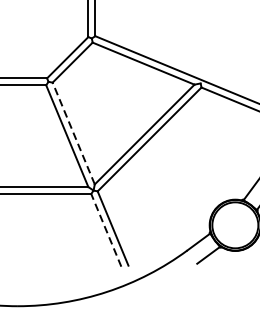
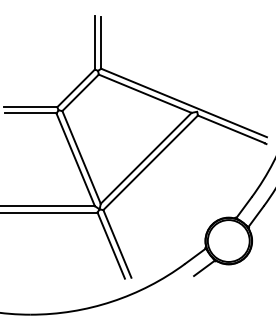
line: (73, 132) -> (81, 156), dashed -> solid
line: (106, 230) -> (111, 245), dashed -> solid

